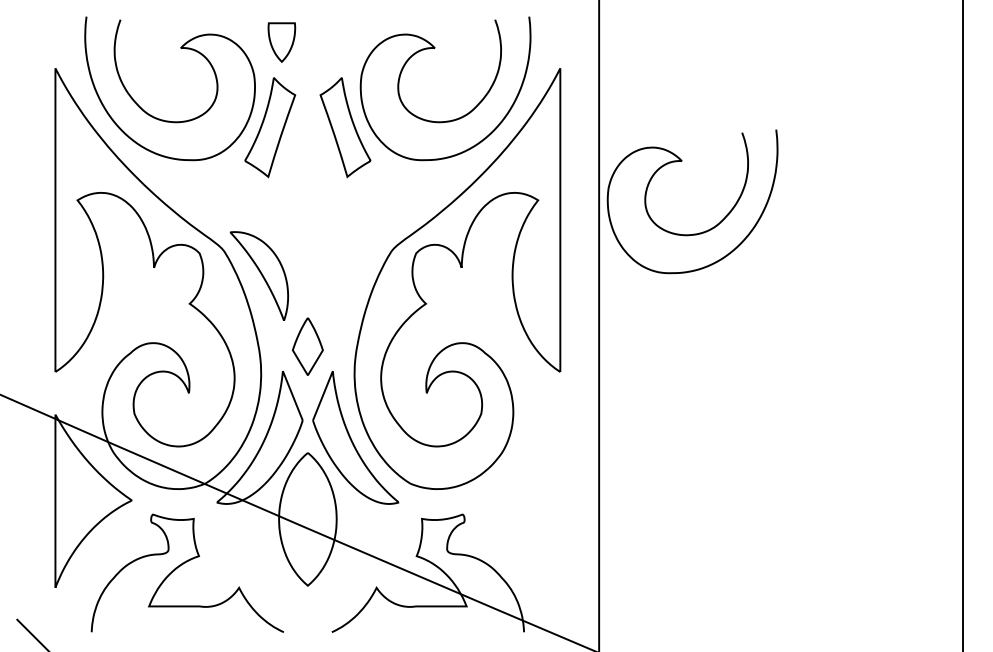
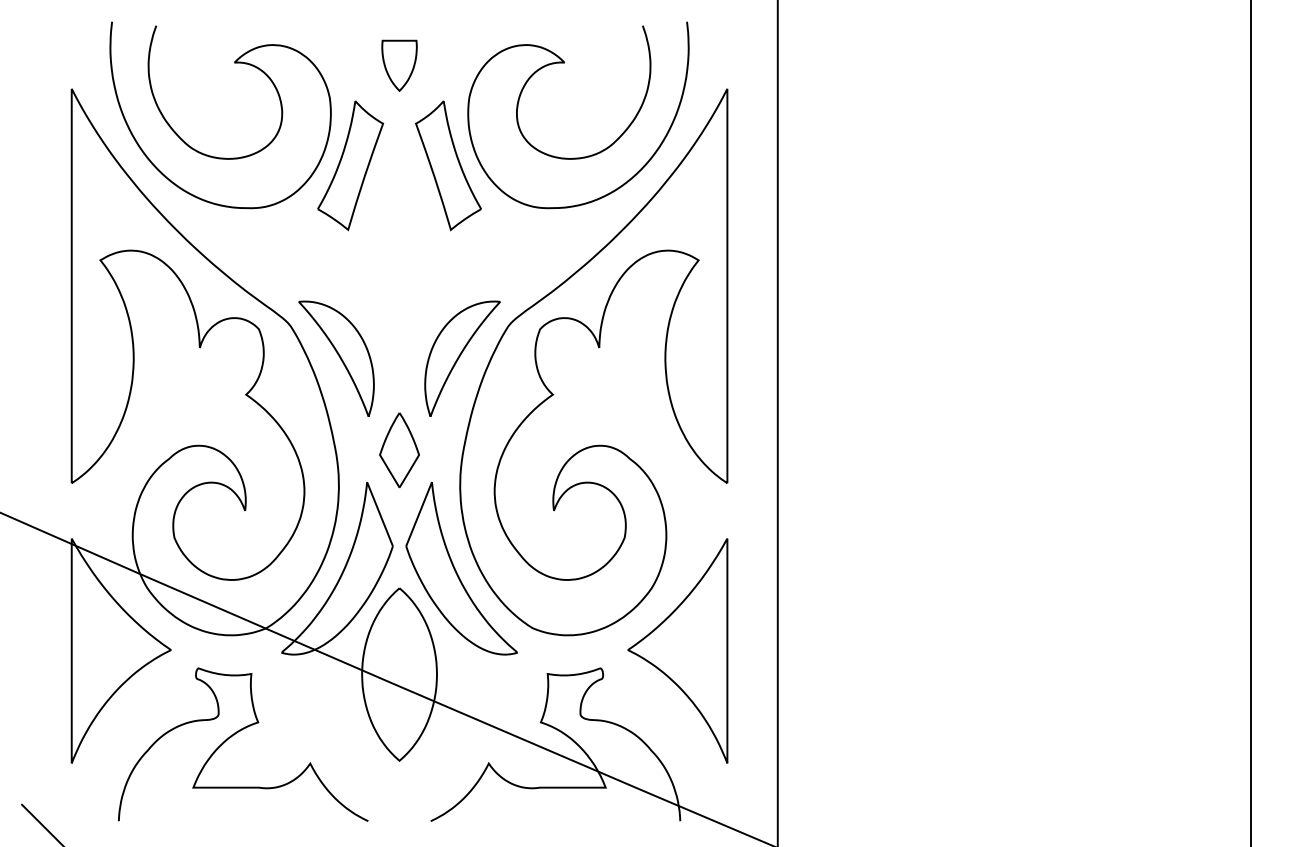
part: (281, 42) -> (399, 65), moved
curve: (702, 231) -> (912, 300), removed
part: (355, 275) -> (461, 357), added
part: (522, 500) -> (678, 650), added

